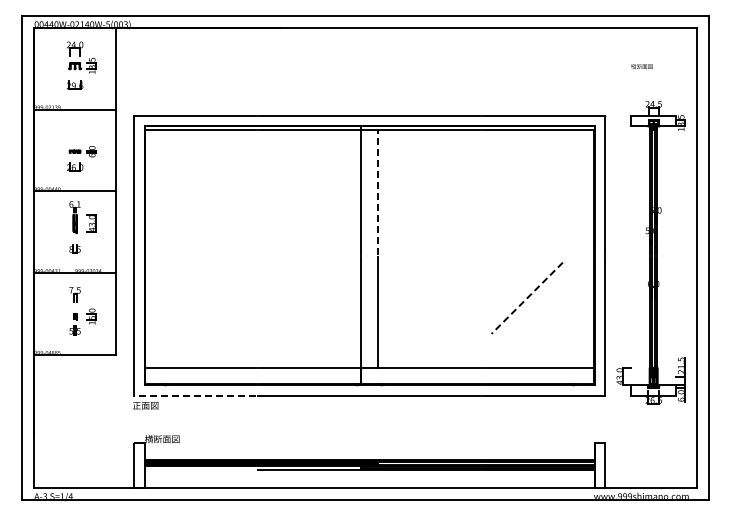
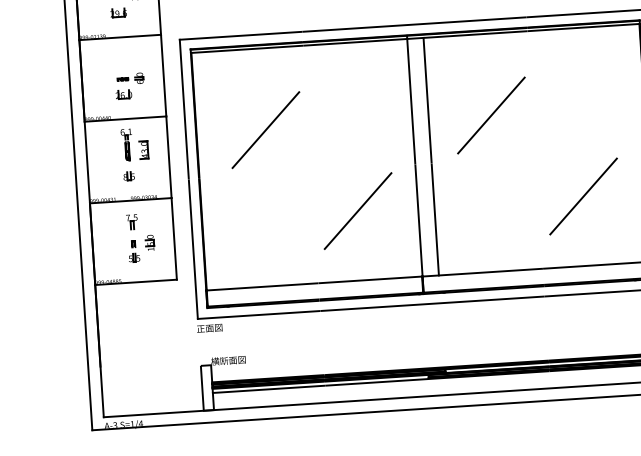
line: (377, 191) -> (427, 99), dashed -> solid
line: (214, 211) -> (265, 130), added
line: (440, 211) -> (491, 115), added
line: (300, 297) -> (357, 210), added
line: (526, 298) -> (582, 196), dashed -> solid
line: (195, 395) -> (258, 314), dashed -> solid
line: (200, 470) -> (268, 389), added

